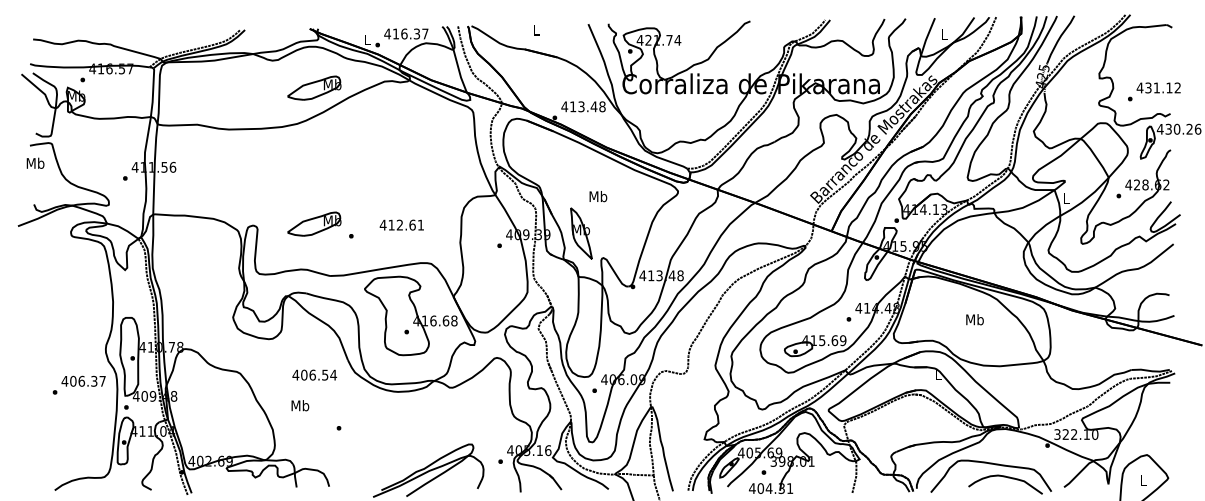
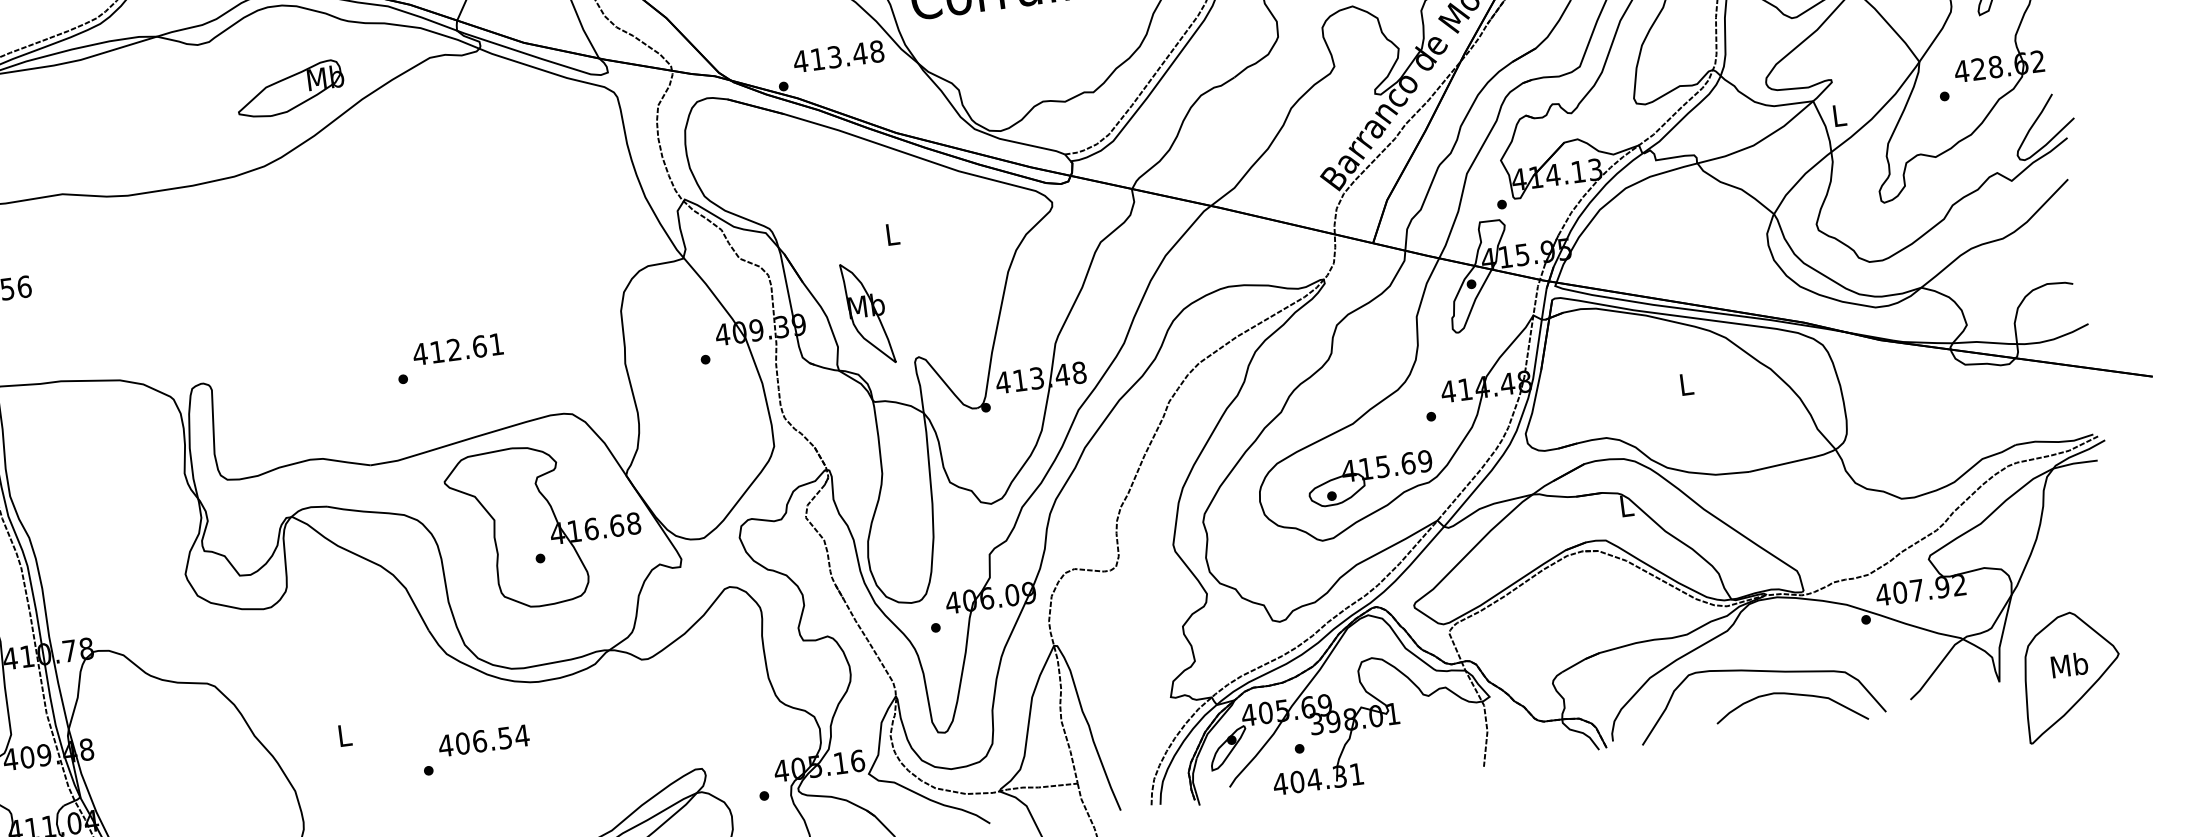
text: (598, 196) -> (892, 234), Mb -> L
part: (314, 223) -> (325, 363), removed
text: (401, 224) -> (457, 348), moved
text: (974, 319) -> (1685, 384), Mb -> L
text: (314, 374) -> (483, 739), moved
text: (300, 405) -> (344, 734), Mb -> L
text: (1076, 434) -> (1921, 589), 322.10 -> 407.92
text: (1143, 480) -> (2069, 665), L -> Mb

